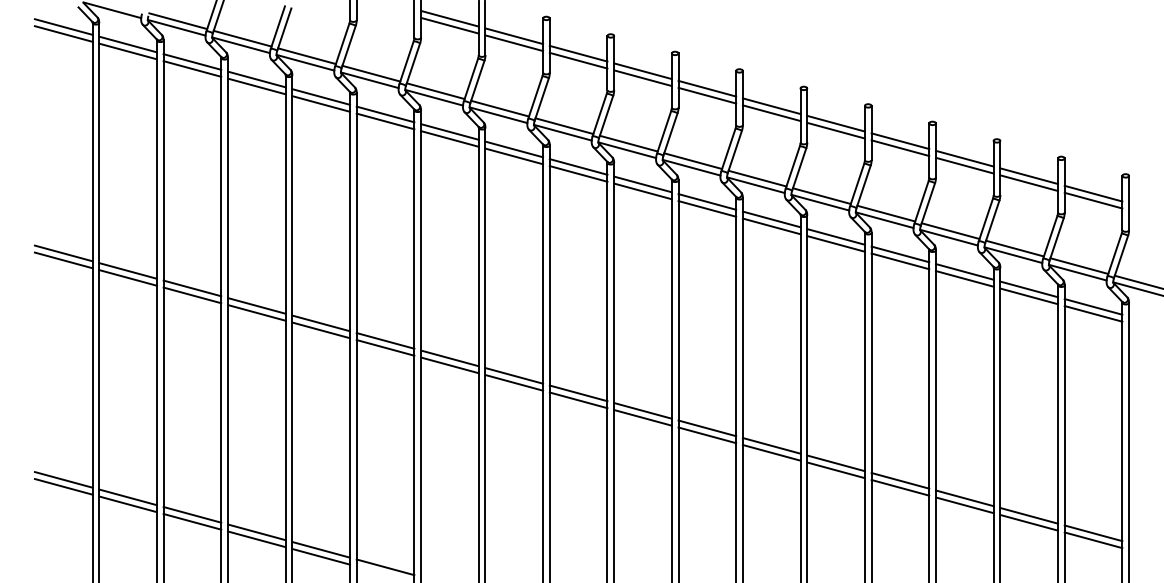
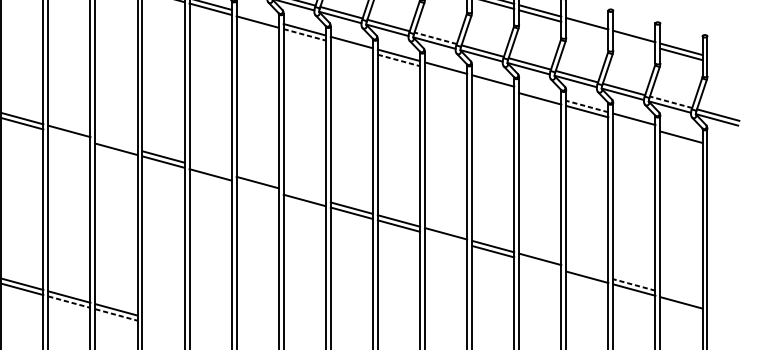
line: (514, 149) -> (257, 16), removed
line: (964, 165) -> (587, 28), removed
line: (578, 173) -> (304, 34), solid -> dashed
line: (757, 178) -> (435, 38), solid -> dashed
line: (1028, 183) -> (633, 41), removed
line: (642, 191) -> (351, 47), removed
line: (707, 208) -> (399, 60), solid -> dashed
line: (771, 226) -> (445, 73), removed
line: (835, 243) -> (492, 85), removed
line: (900, 254) -> (540, 93), removed
line: (1079, 266) -> (671, 102), solid -> dashed
line: (964, 271) -> (587, 106), solid -> dashed
line: (1028, 296) -> (633, 124), removed
line: (1093, 306) -> (681, 131), removed
line: (256, 312) -> (69, 136), removed
line: (320, 323) -> (115, 144), removed
line: (449, 358) -> (210, 169), removed
line: (514, 382) -> (257, 187), removed
line: (578, 393) -> (304, 195), removed
line: (771, 452) -> (445, 238), removed
line: (900, 487) -> (540, 264), removed
line: (964, 498) -> (587, 272), removed
line: (1029, 515) -> (634, 284), solid -> dashed
line: (1093, 533) -> (681, 297), removed
line: (256, 539) -> (69, 302), solid -> dashed
line: (321, 556) -> (116, 314), solid -> dashed
line: (385, 567) -> (163, 322), removed

